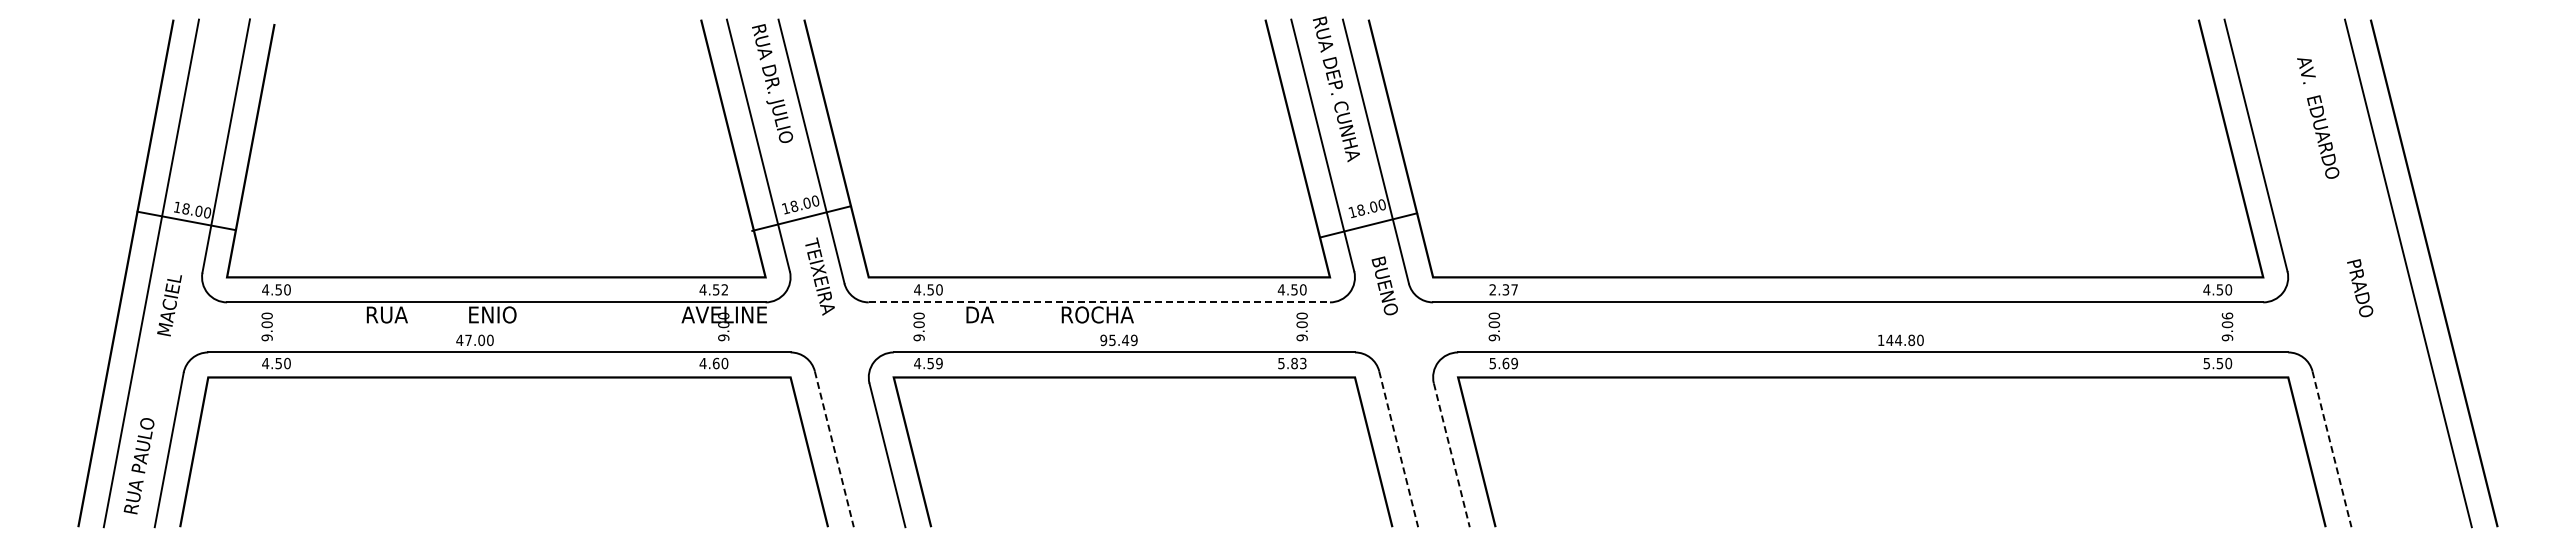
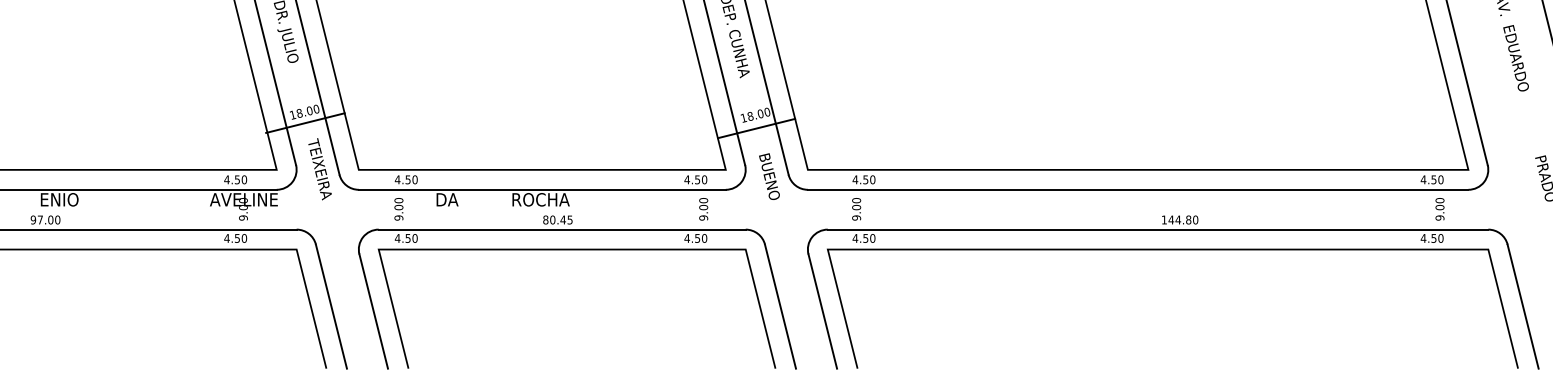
text: (724, 289) -> (244, 179), 4.52 -> 4.50
text: (1503, 289) -> (863, 179), 2.37 -> 4.50
line: (1099, 302) -> (542, 189), dashed -> solid
text: (2226, 315) -> (1439, 200), 9.06 -> 9.00
text: (459, 340) -> (33, 220), 47.00 -> 97.00
text: (1118, 340) -> (557, 220), 95.49 -> 80.45
text: (715, 363) -> (236, 238), 4.60 -> 4.50
text: (939, 363) -> (415, 238), 4.59 -> 4.50
text: (1291, 363) -> (695, 238), 5.83 -> 4.50
text: (1503, 363) -> (863, 238), 5.69 -> 4.50
text: (2206, 363) -> (1423, 238), 5.50 -> 4.50
line: (834, 449) -> (331, 306), dashed -> solid
line: (1398, 449) -> (780, 306), dashed -> solid
line: (2332, 449) -> (1523, 306), dashed -> solid
line: (1451, 455) -> (822, 311), dashed -> solid

